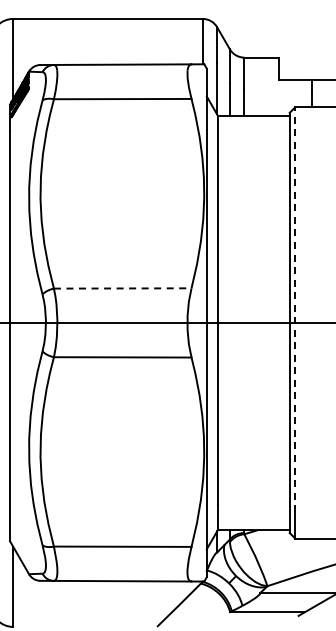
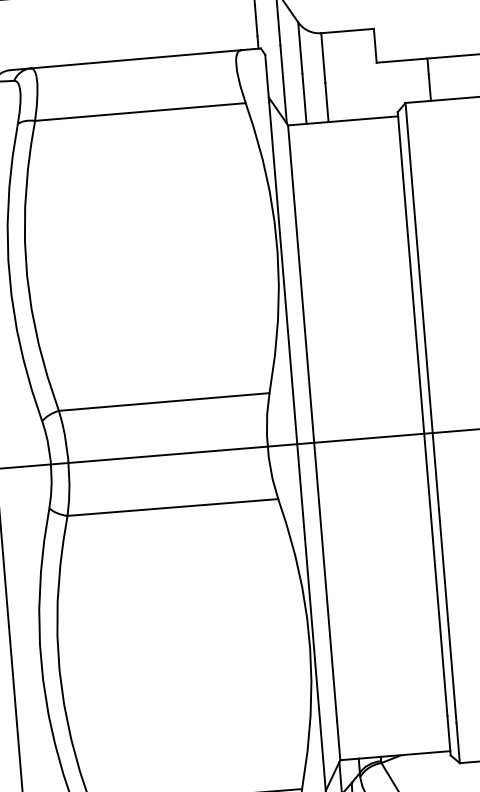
line: (122, 288) -> (163, 402), dashed -> solid
line: (295, 309) -> (431, 412), dashed -> solid

